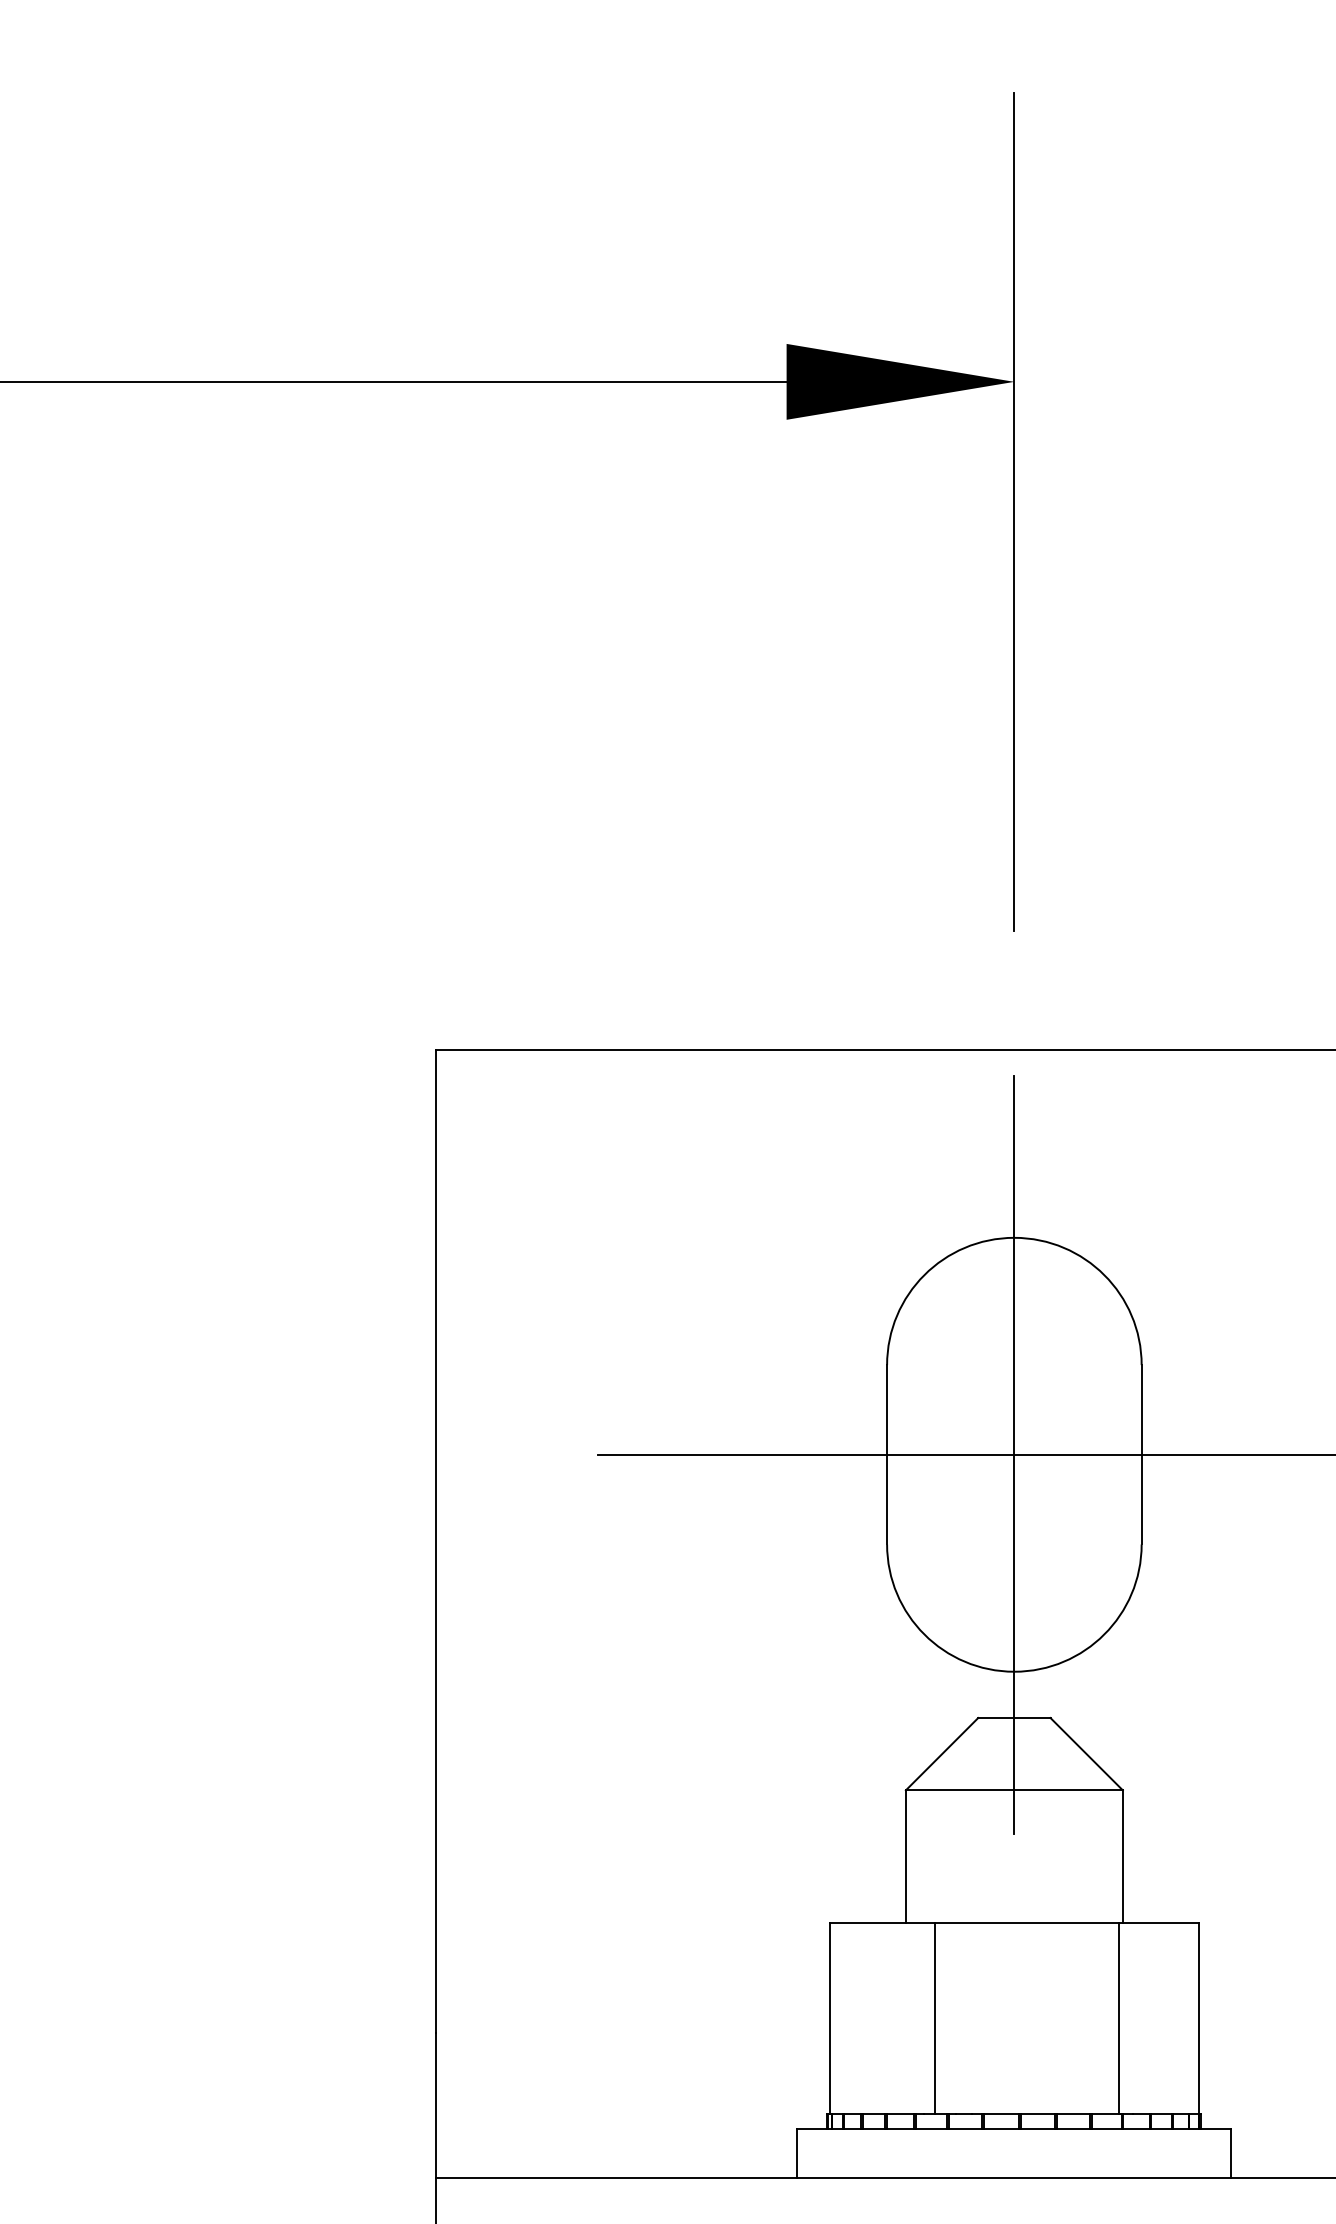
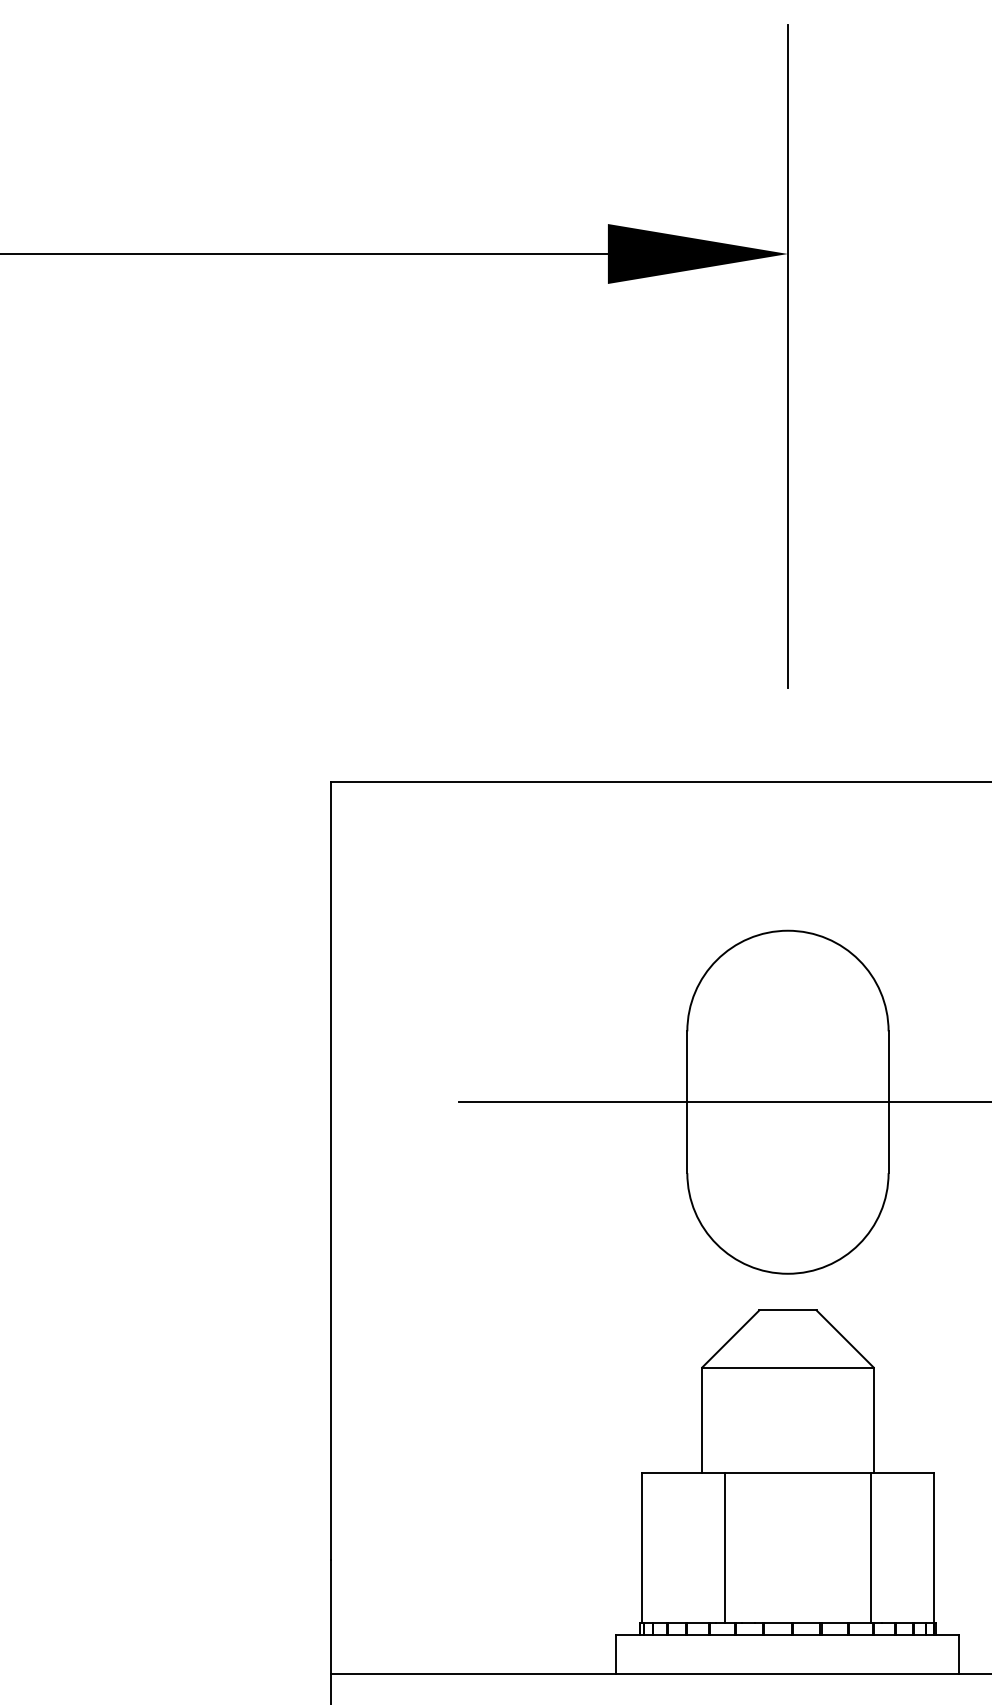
line: (1014, 1454) -> (788, 1102), removed

